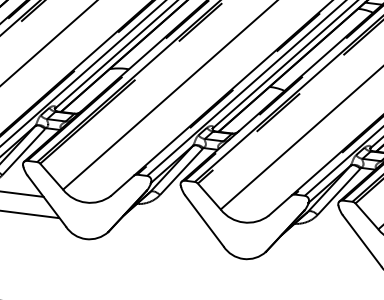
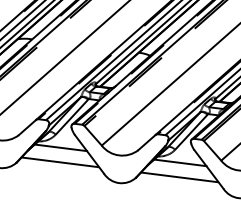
line: (166, 212) -> (60, 147), added
line: (165, 231) -> (59, 162), added
line: (323, 231) -> (179, 162), added
line: (323, 251) -> (179, 177), added

